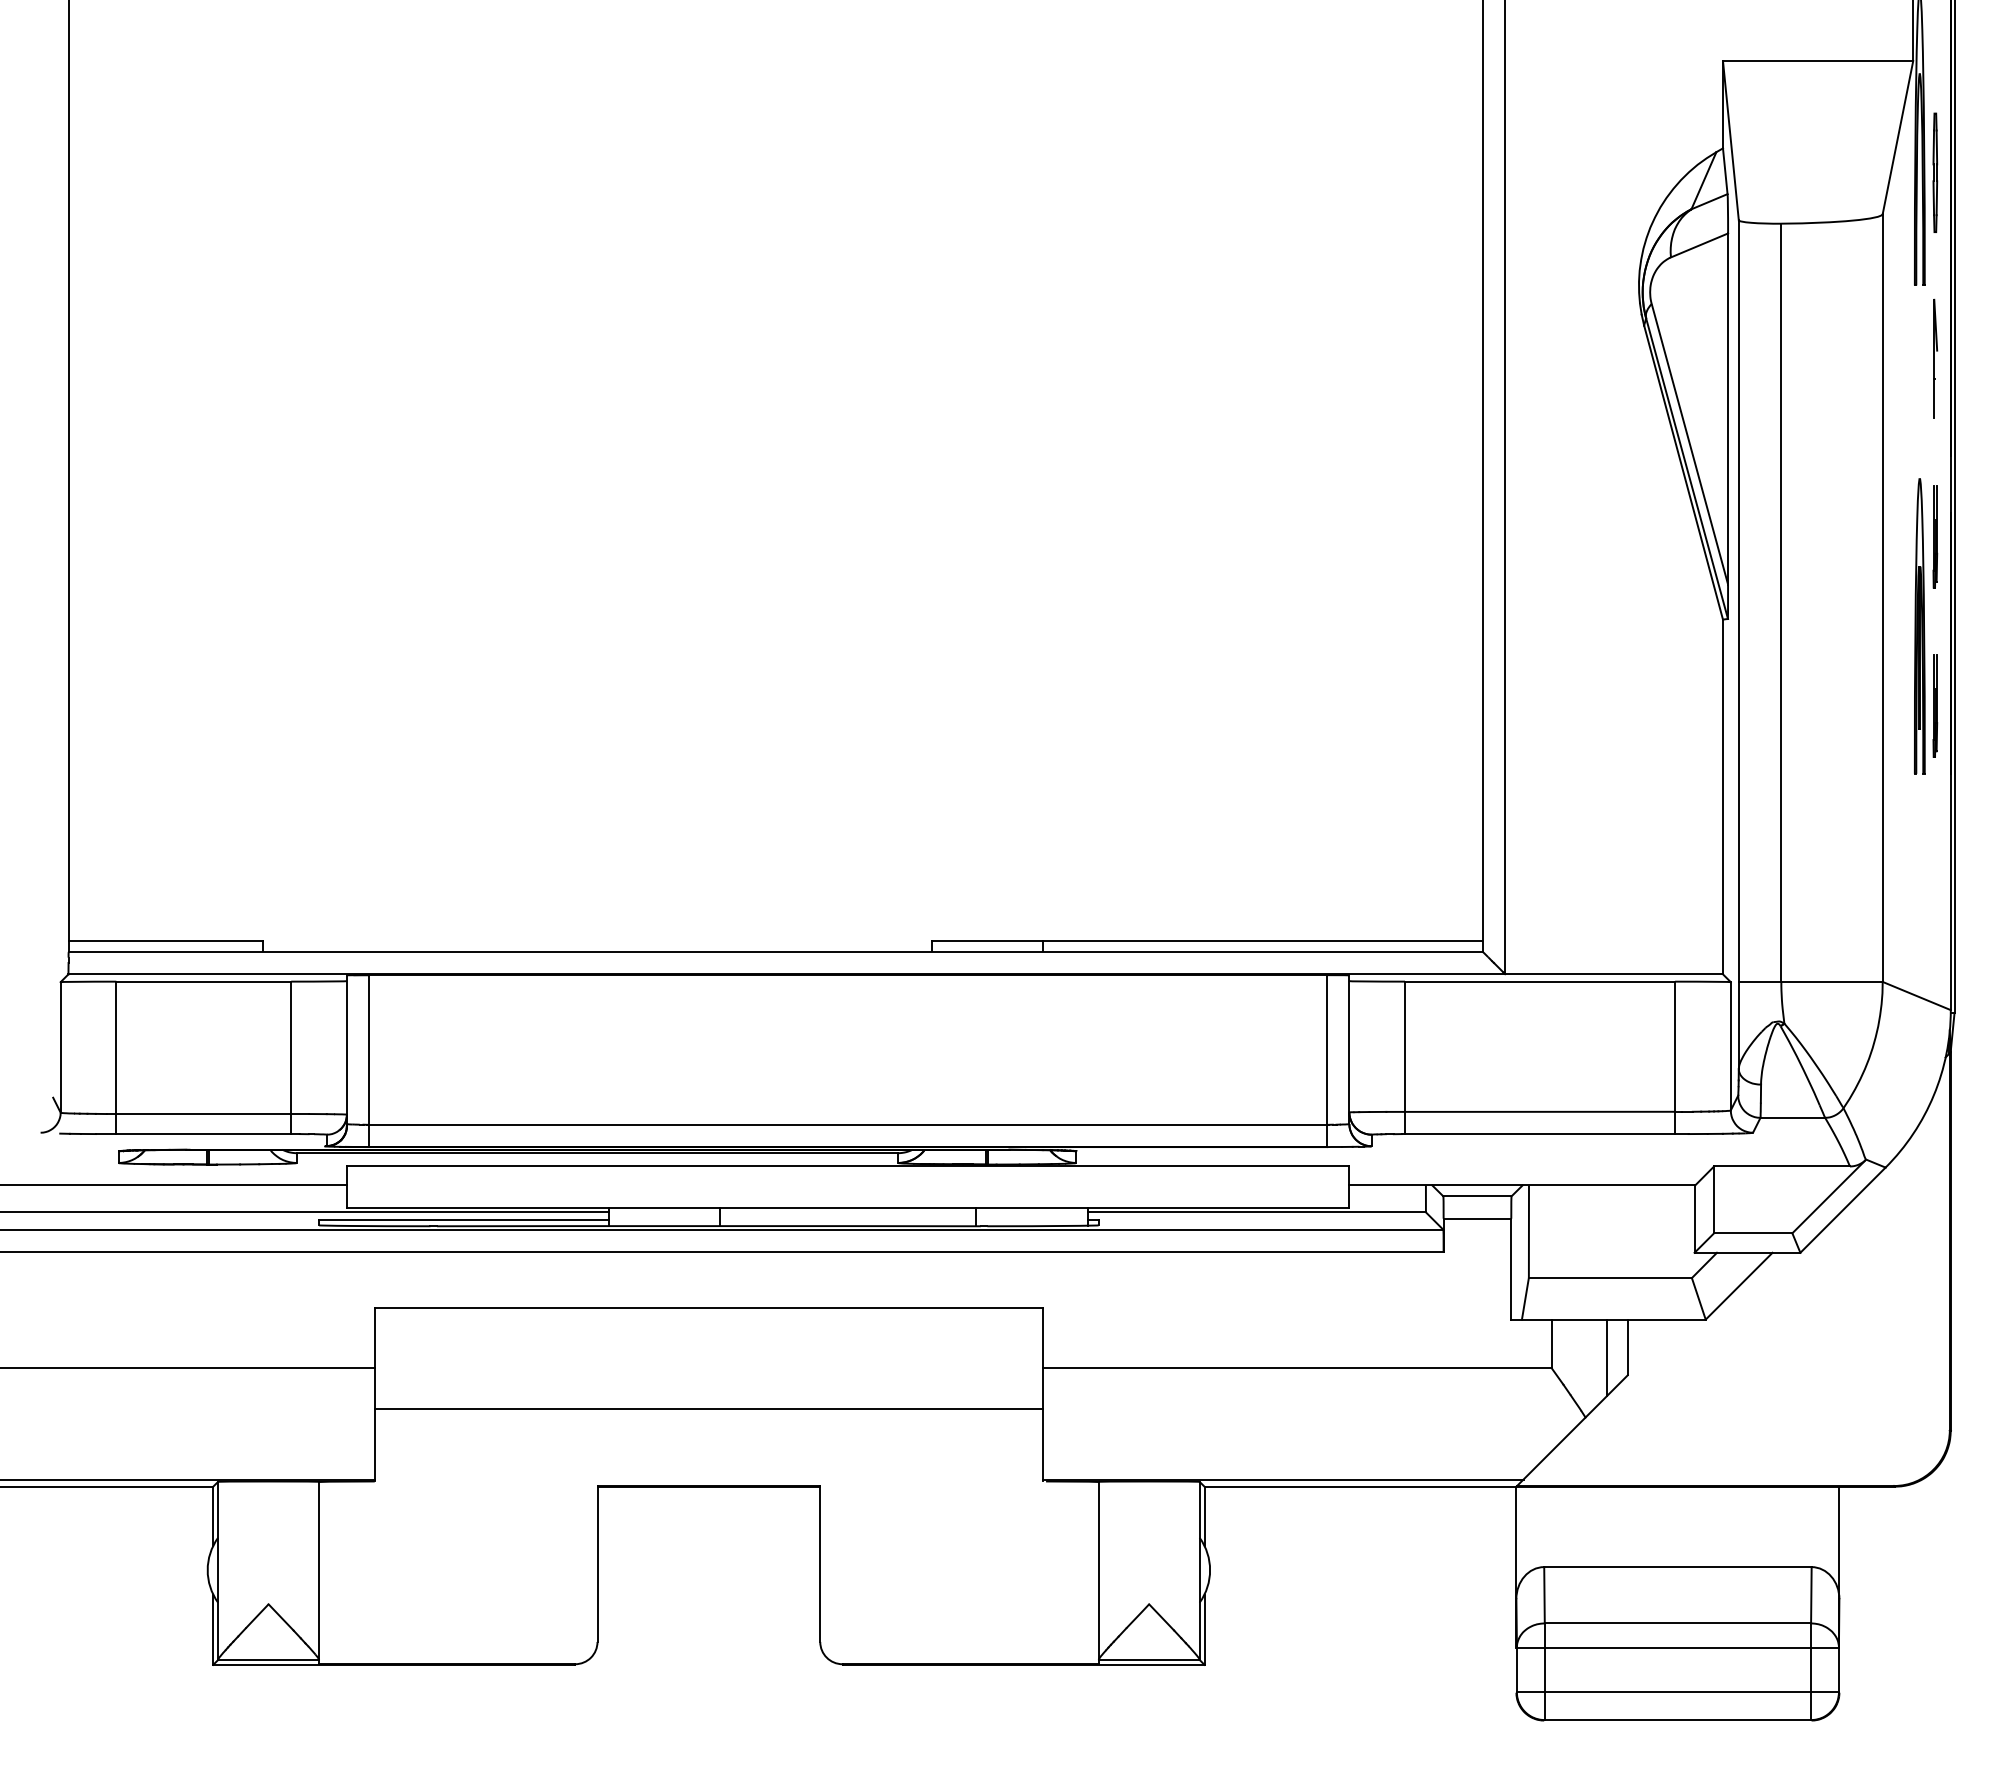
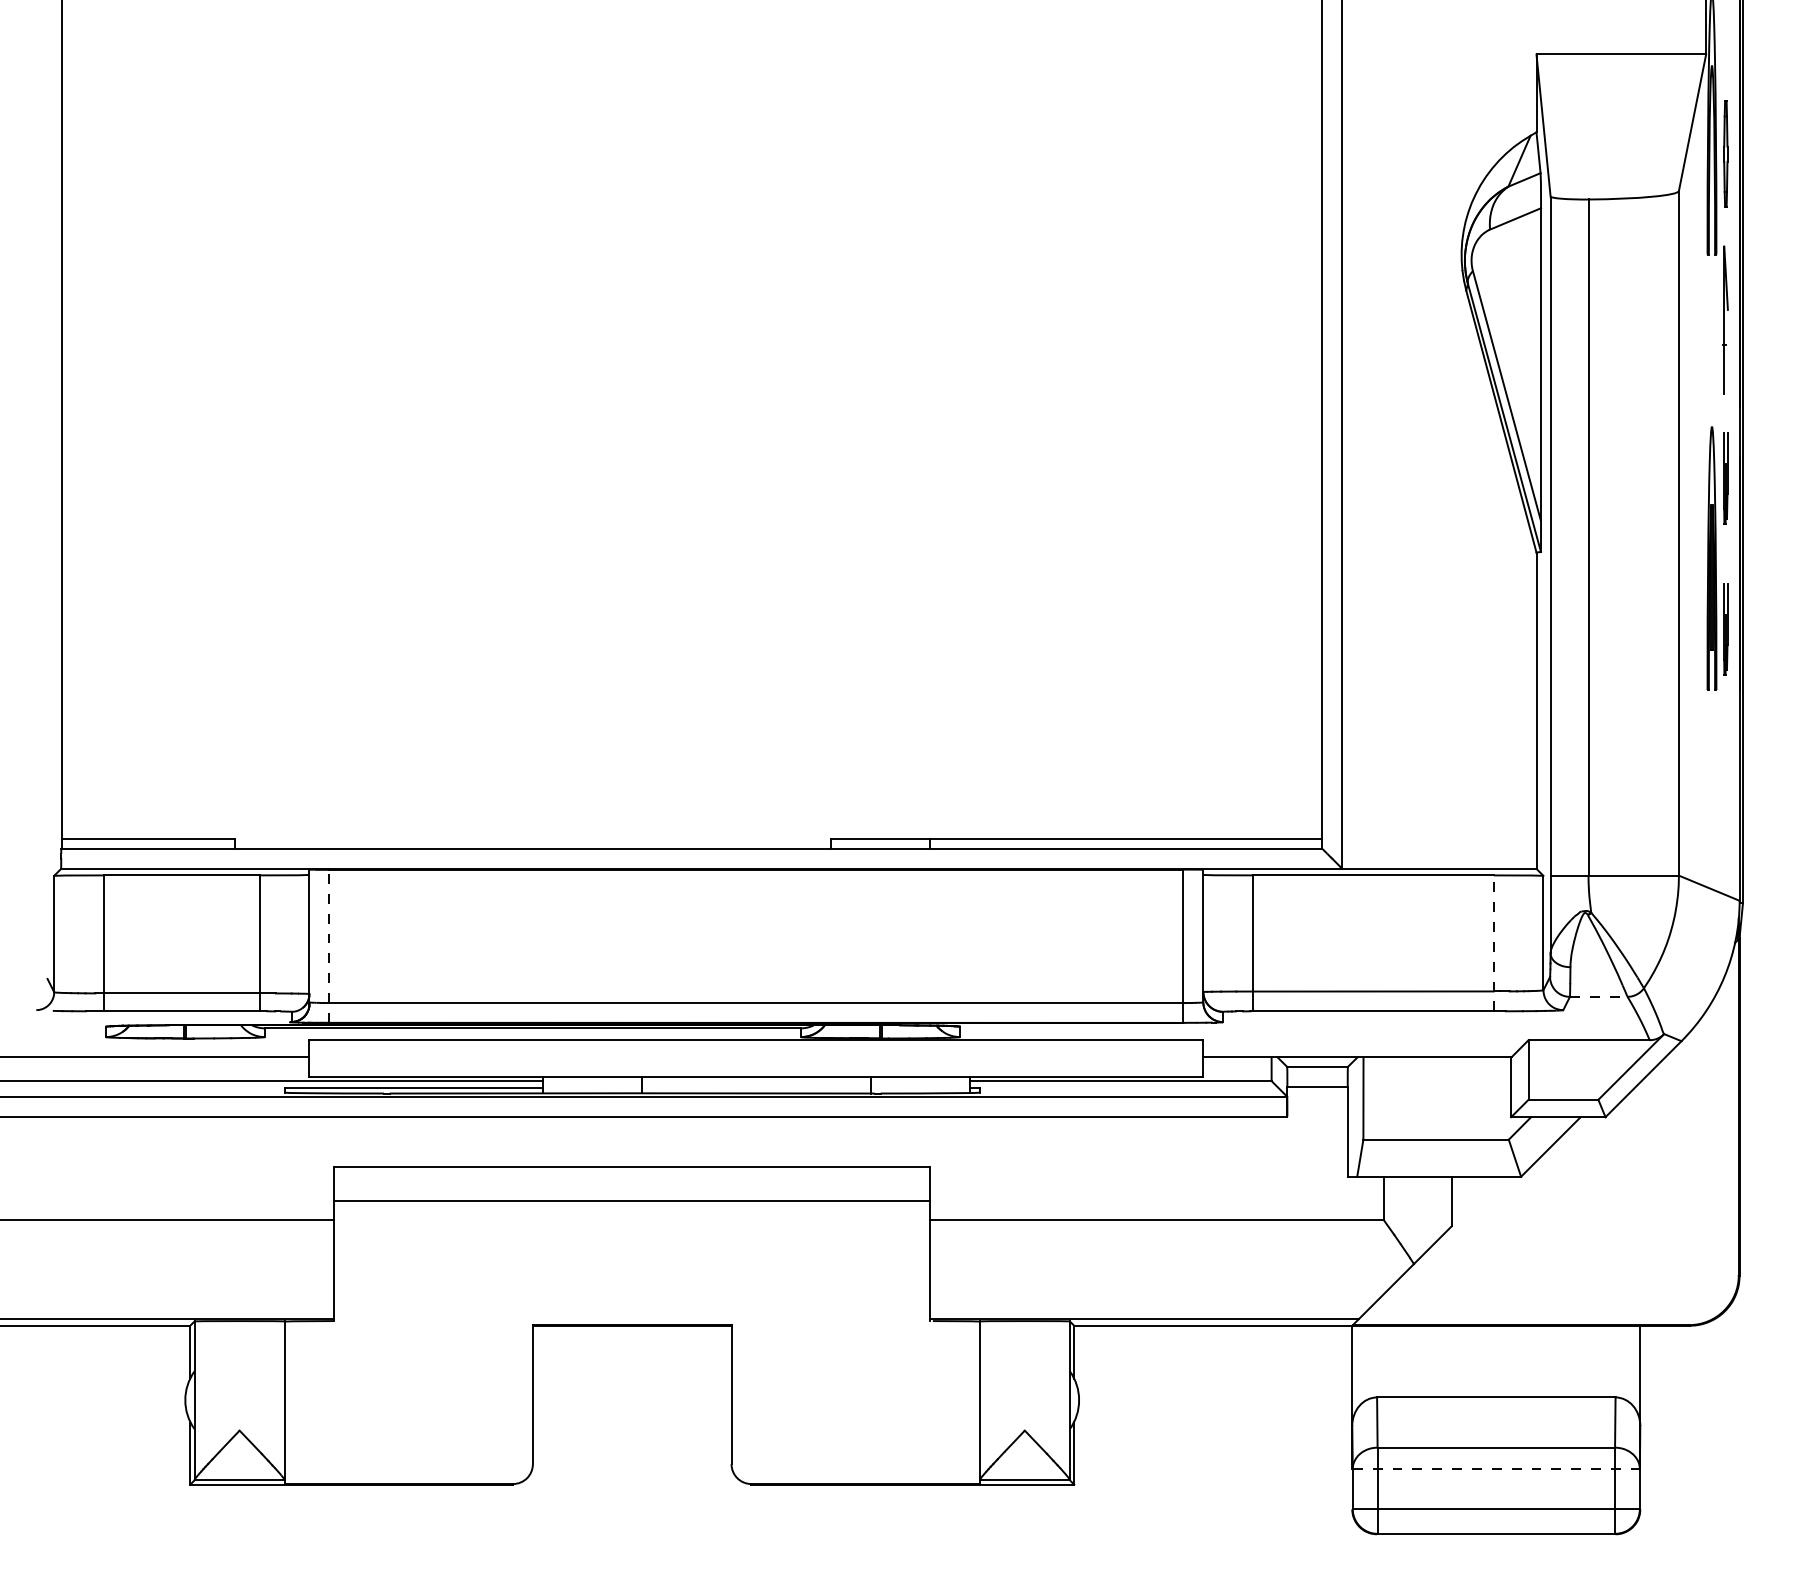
part: (1935, 358) -> (1725, 319), size x1.4
line: (1675, 1057) -> (1494, 943), solid -> dashed
line: (369, 1061) -> (329, 946), solid -> dashed
line: (1793, 1117) -> (1599, 996), solid -> dashed
line: (1607, 1357) -> (1433, 1210), removed
line: (708, 1408) -> (631, 1200), moved
line: (1677, 1647) -> (1495, 1469), solid -> dashed

